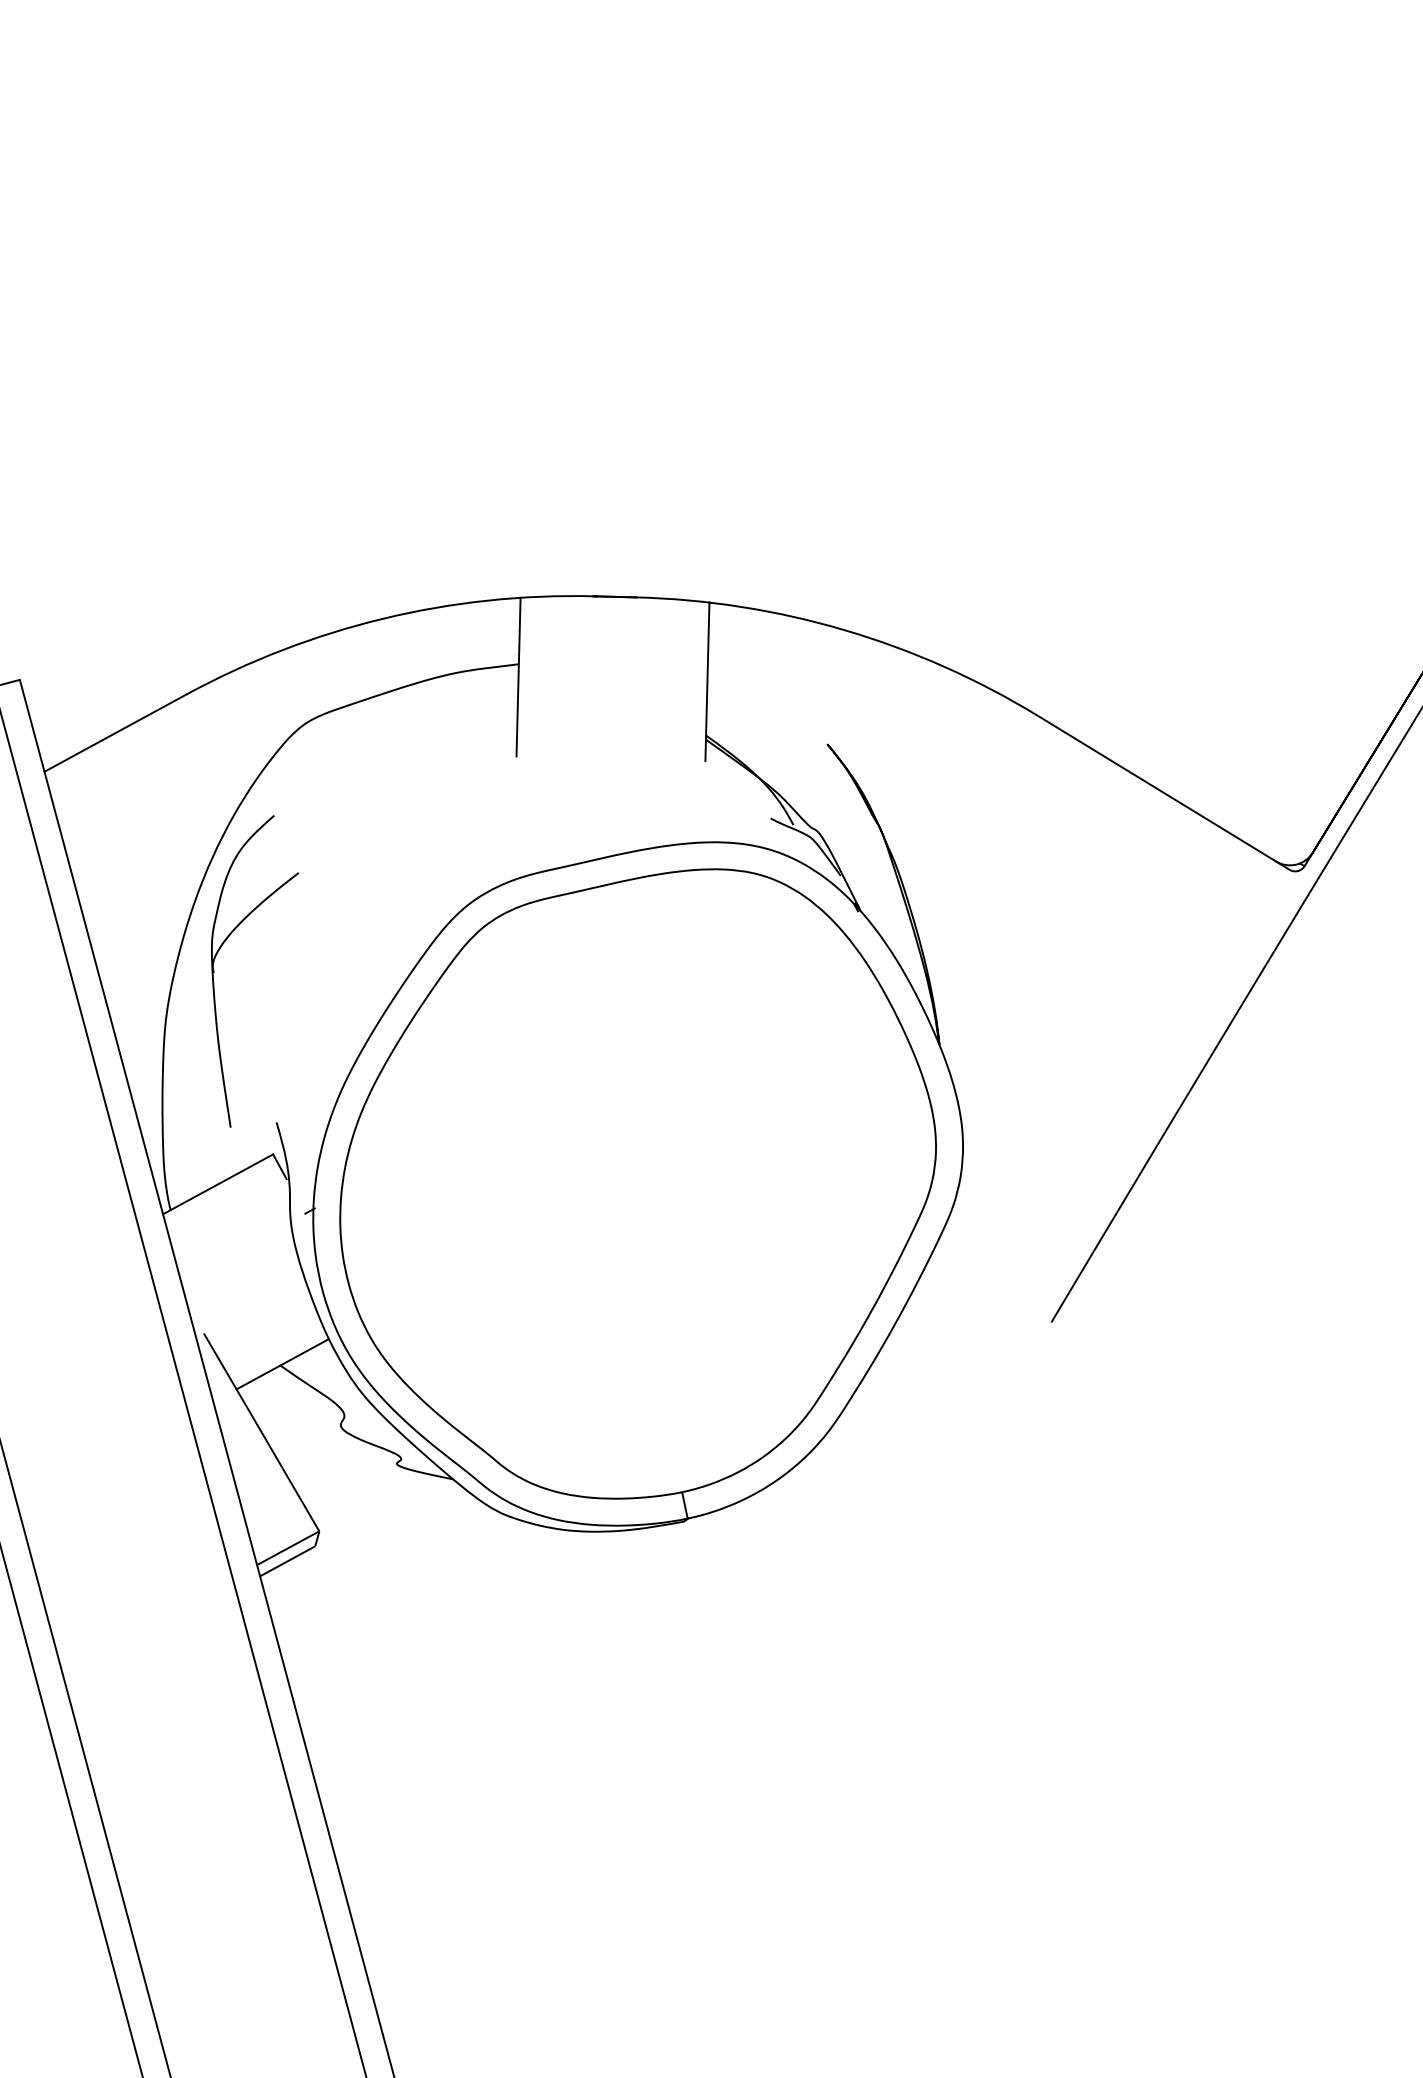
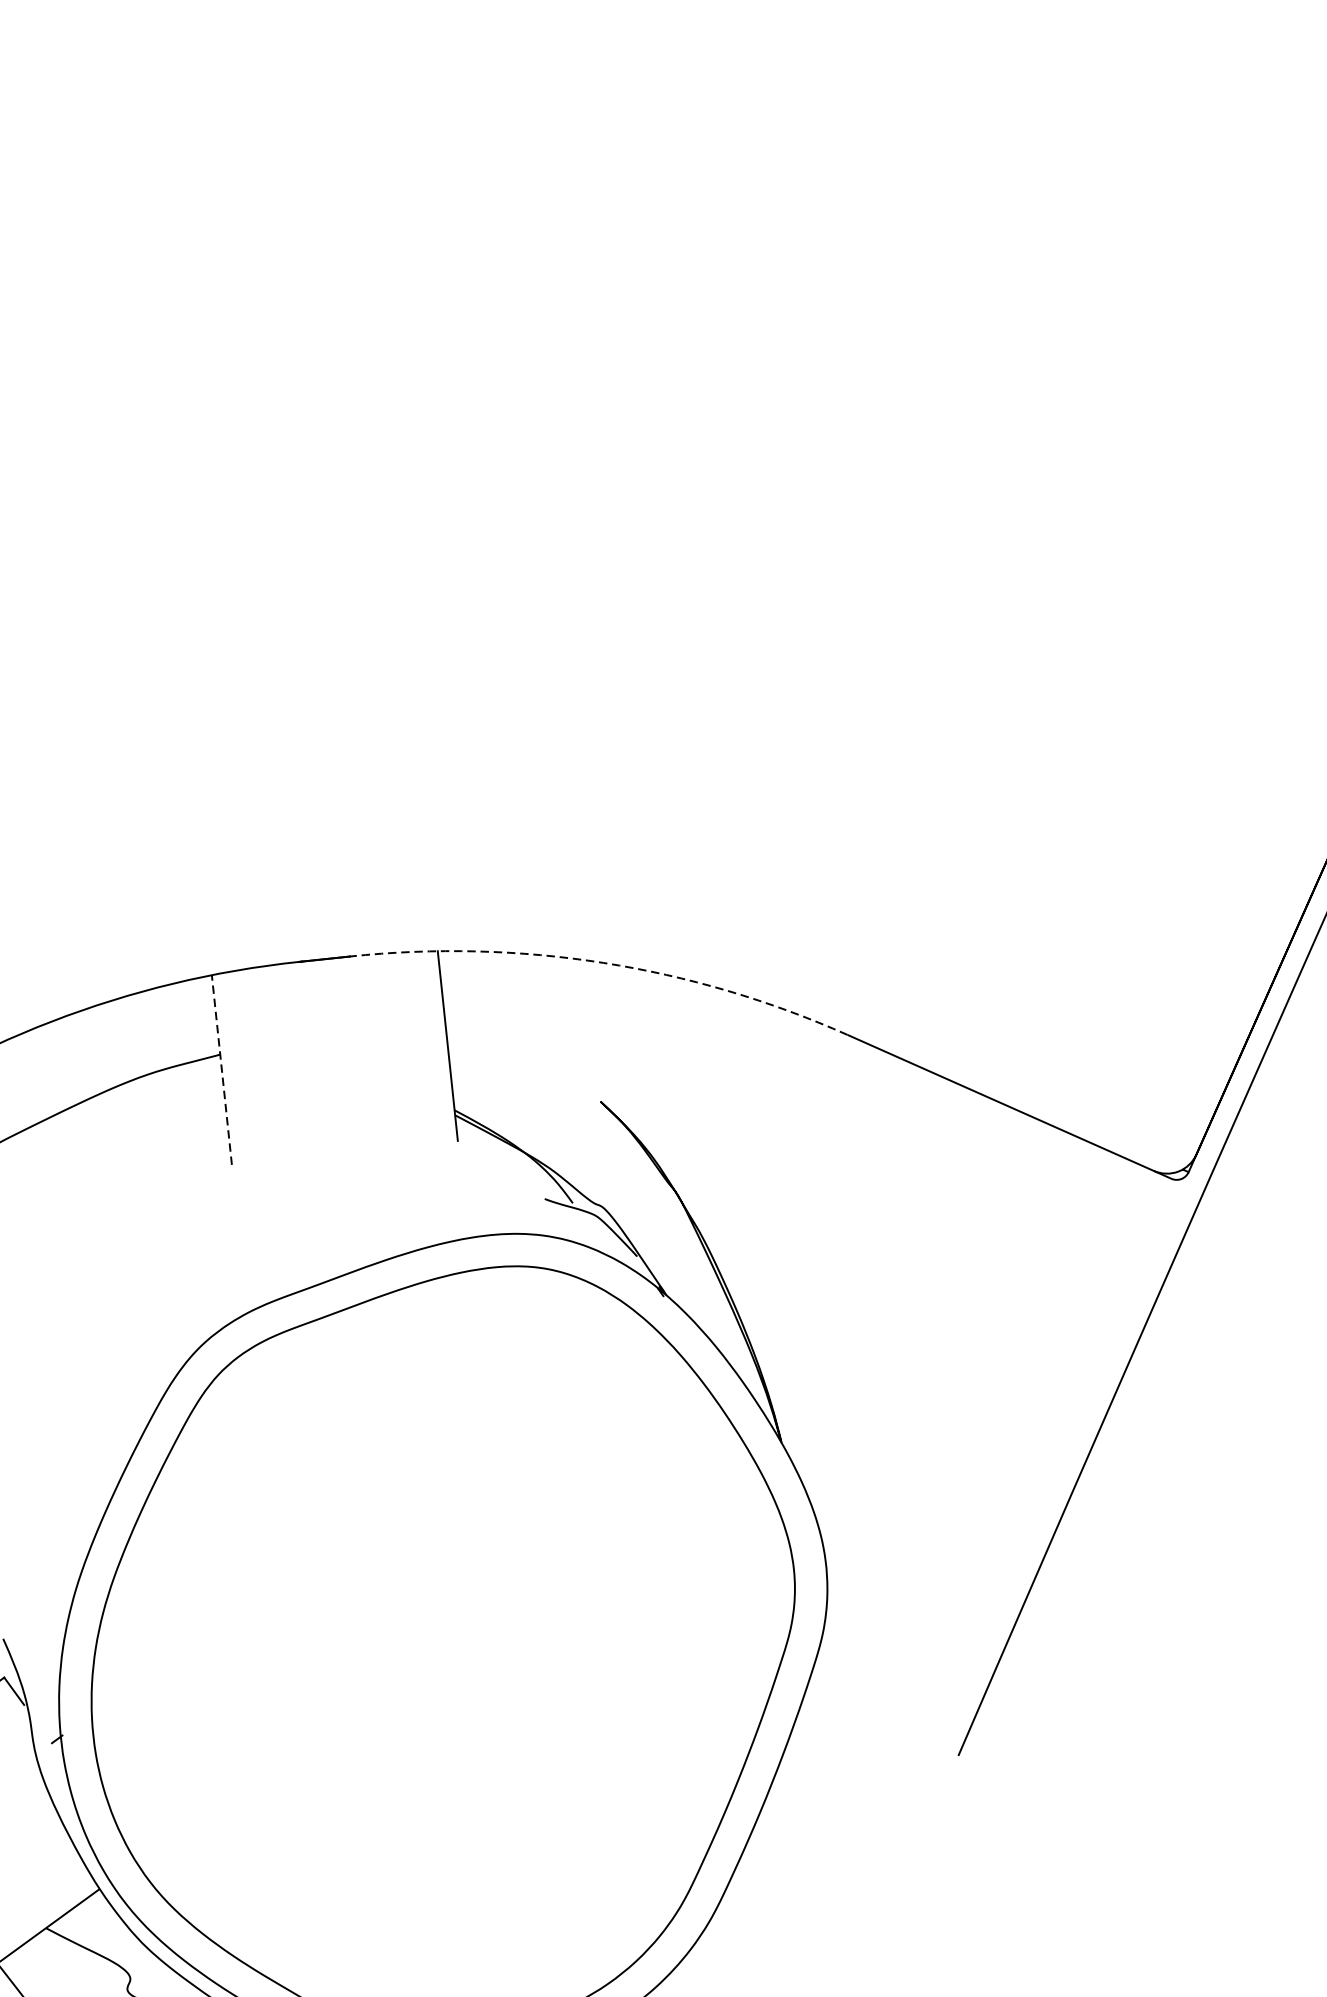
arc: (845, 630) -> (604, 963), solid -> dashed
line: (518, 676) -> (221, 1069), solid -> dashed

